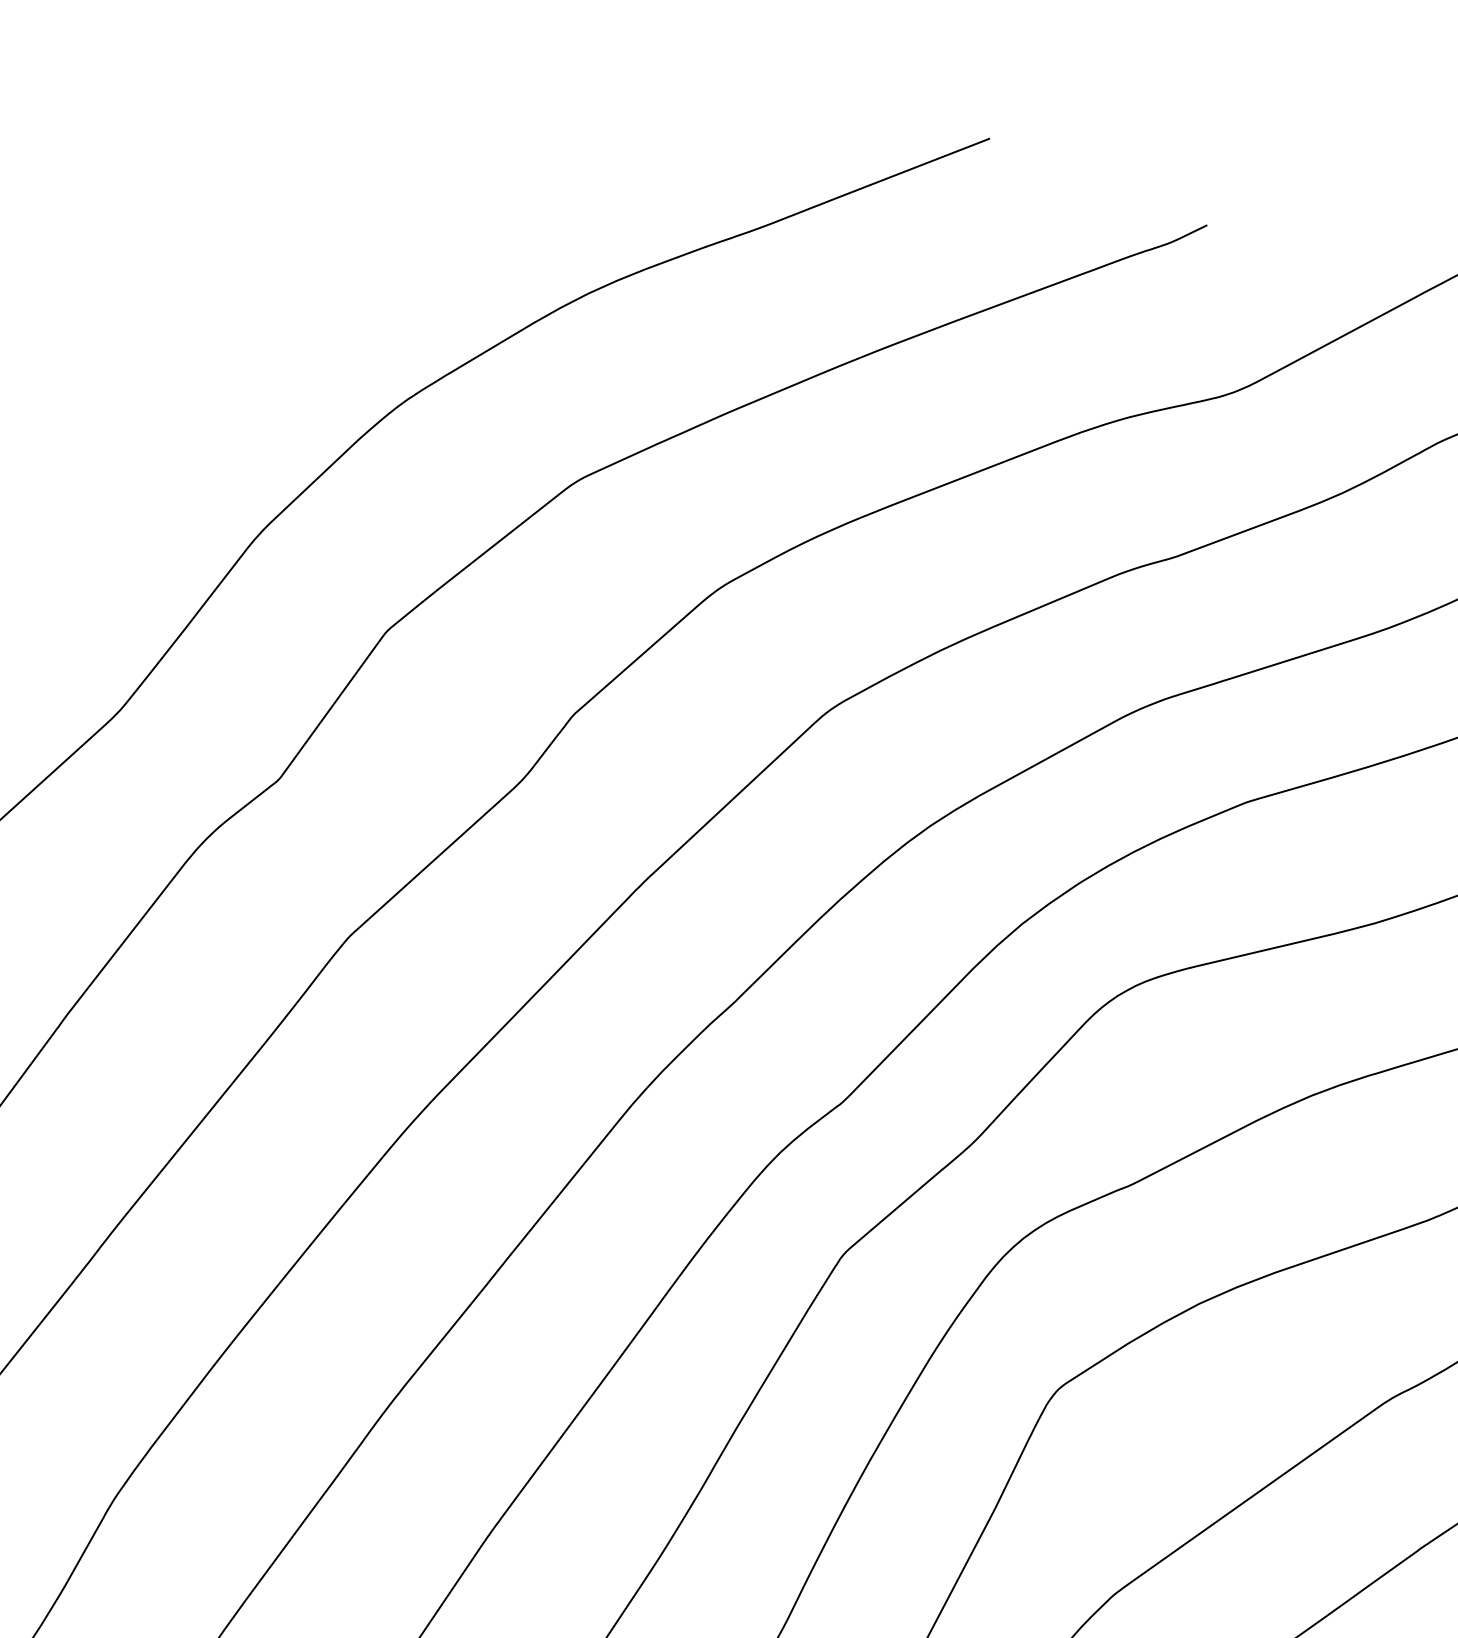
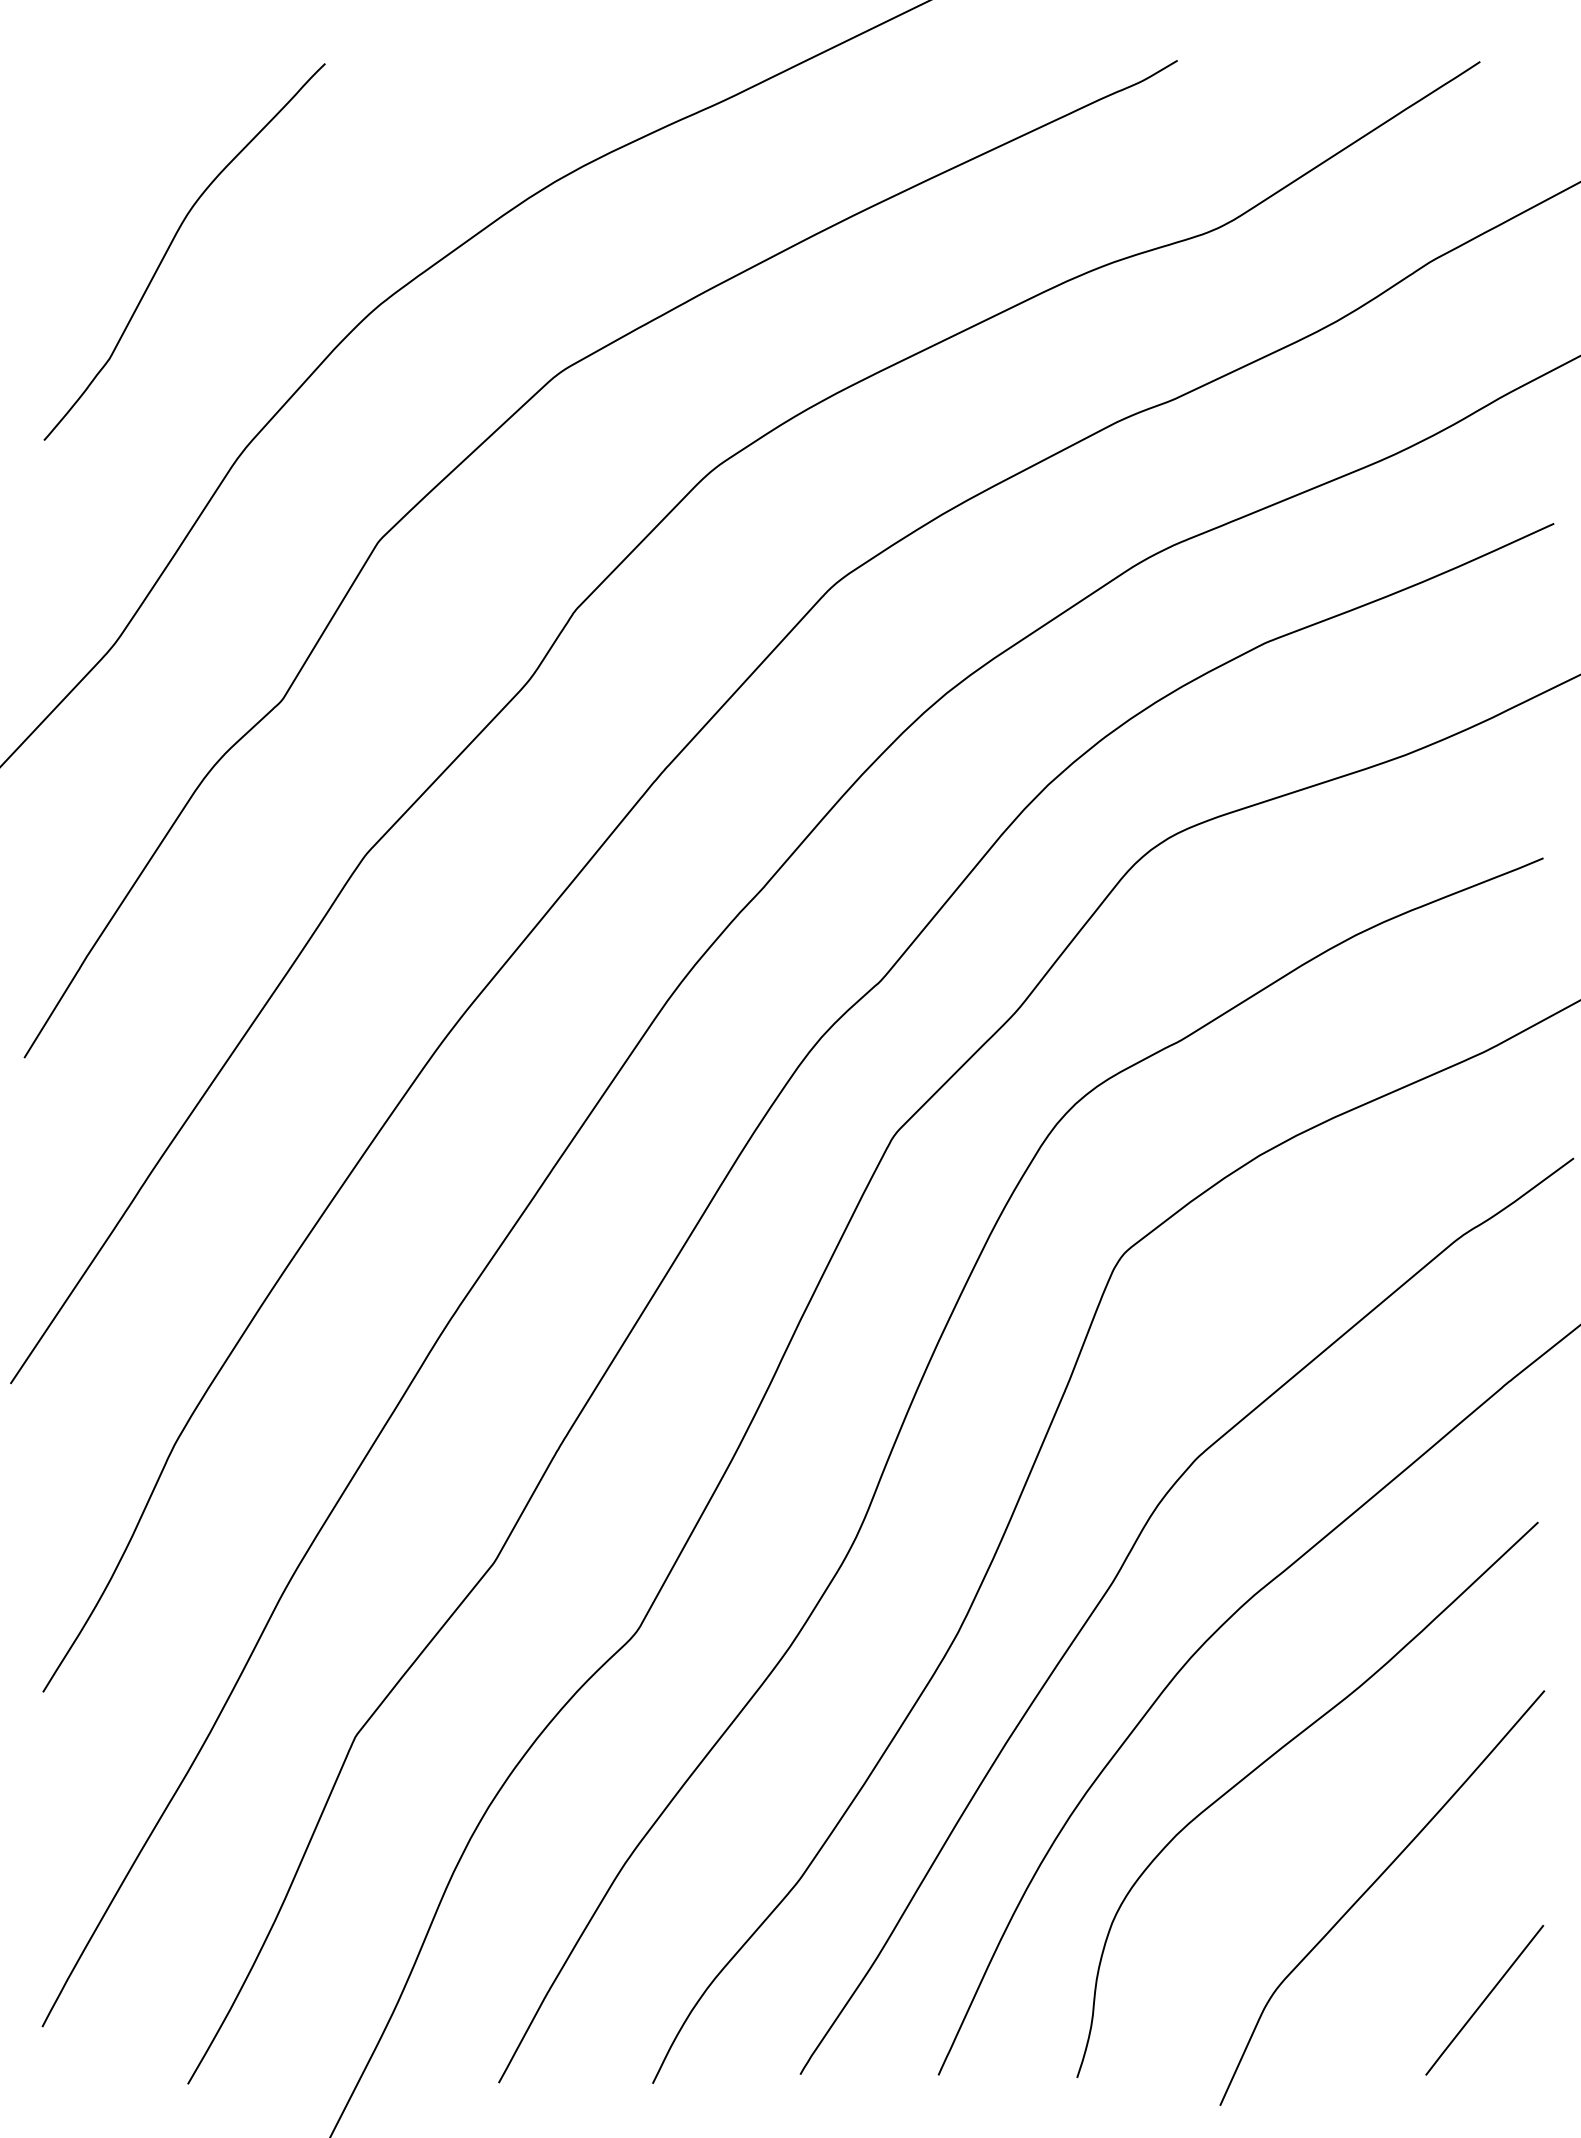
curve: (207, 325) -> (171, 245), added

